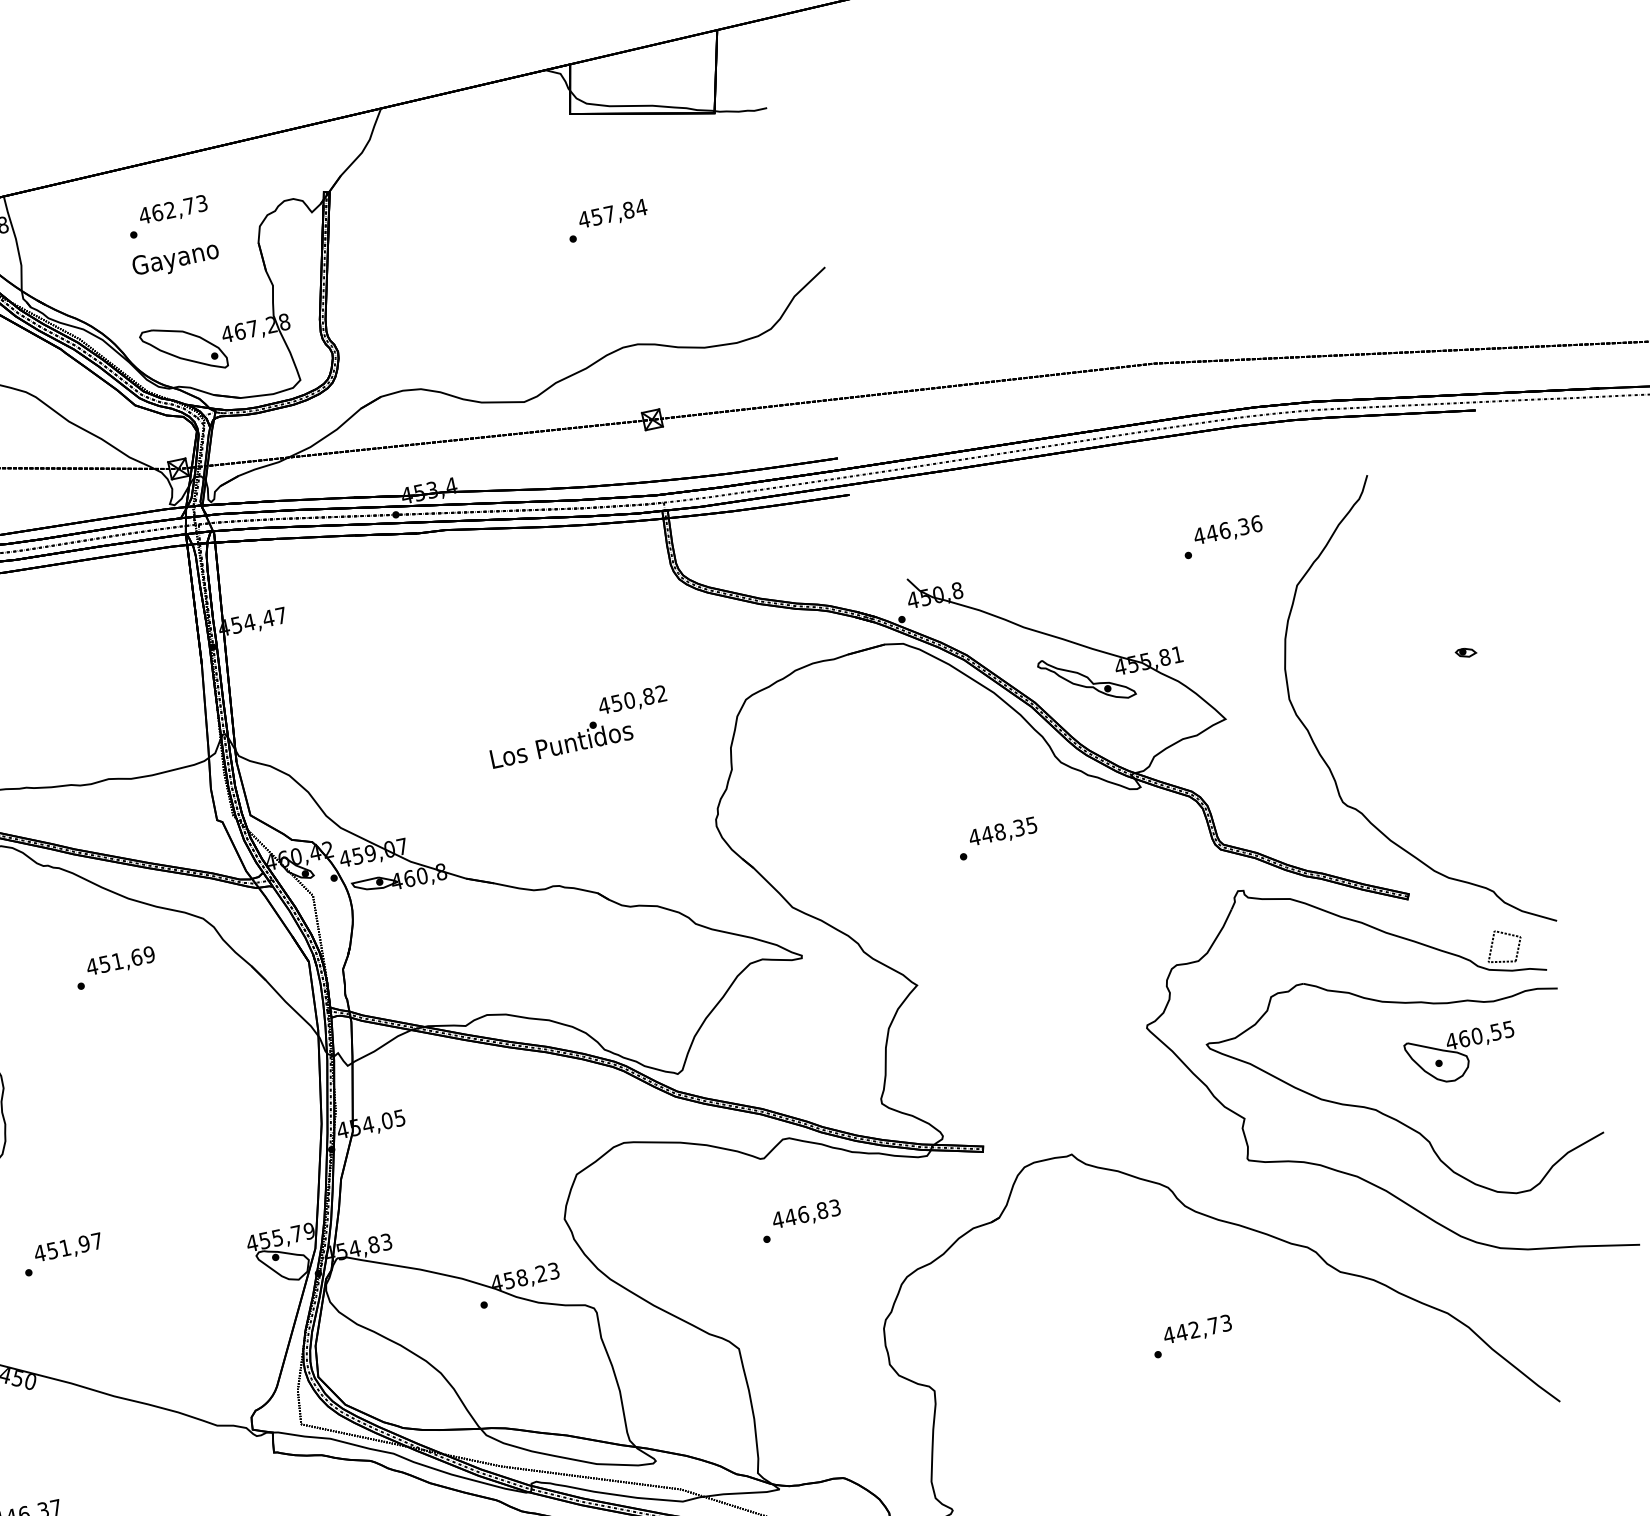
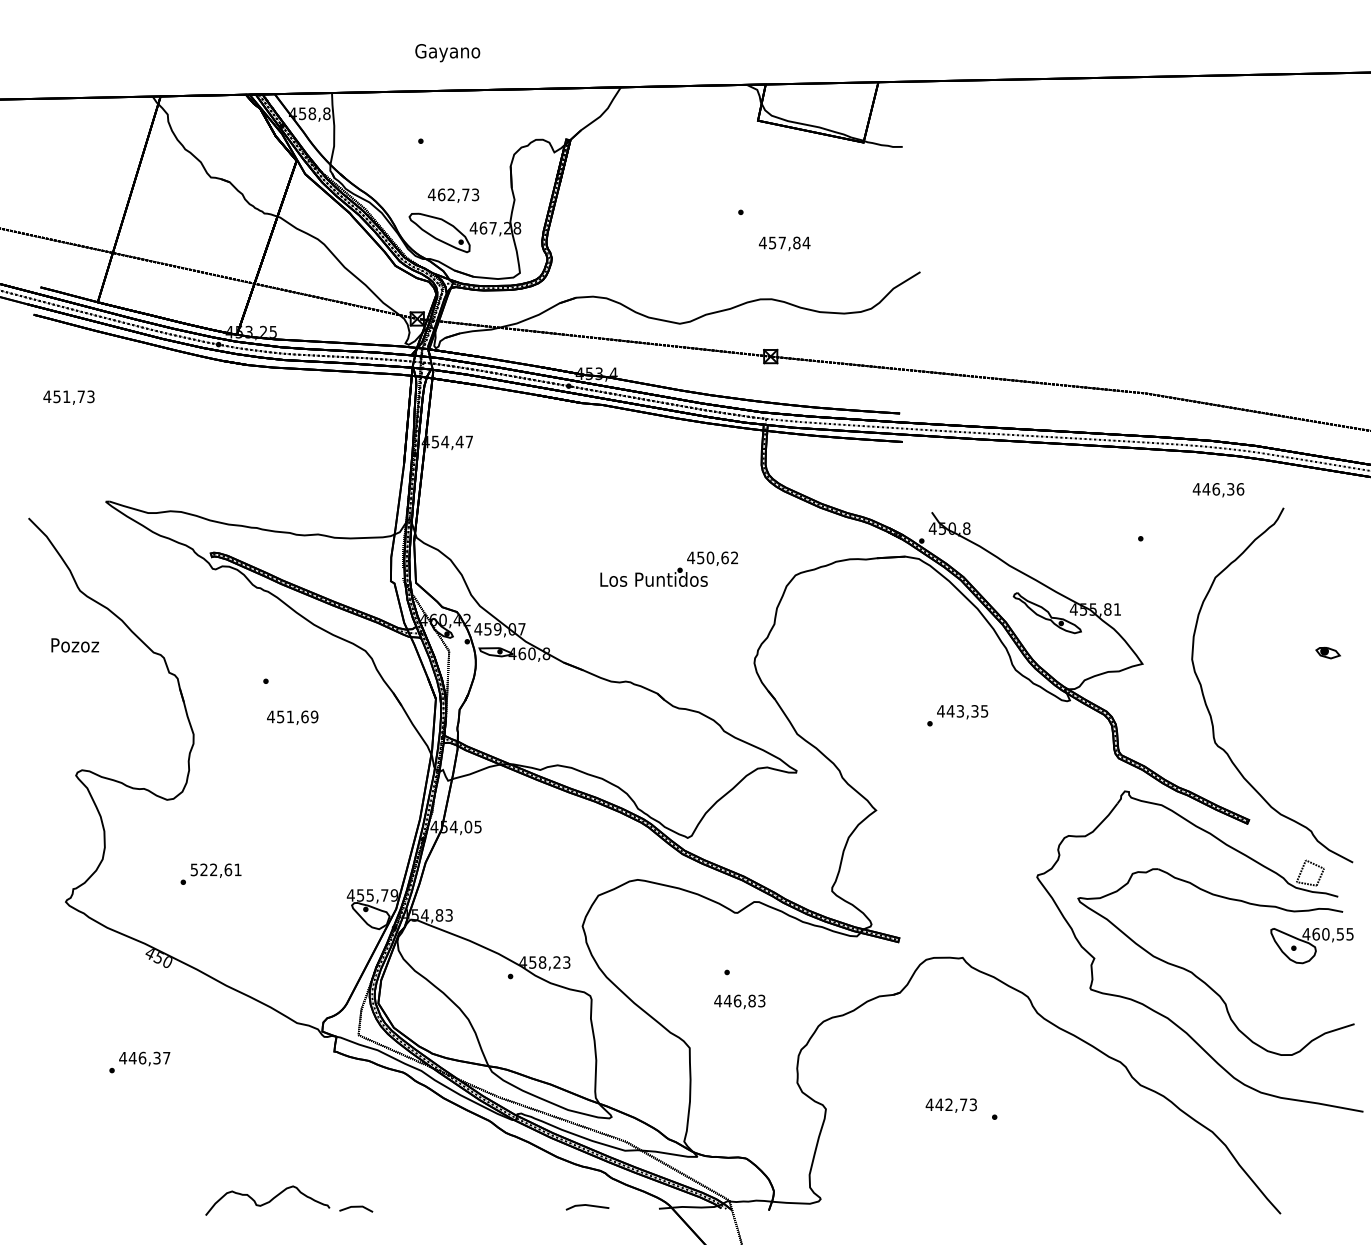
text: (173, 210) -> (453, 195), moved
text: (612, 214) -> (784, 243), moved
text: (175, 260) -> (447, 53), moved
text: (1228, 531) -> (1218, 490), moved
part: (1466, 652) -> (1328, 652), size x1.6
text: (647, 696) -> (724, 557), 450,82 -> 450,62
text: (1000, 832) -> (960, 711), 448,35 -> 443,35
text: (120, 961) -> (292, 717), moved
part: (1461, 1056) -> (1311, 946), moved
text: (806, 1214) -> (739, 1001), moved
text: (67, 1246) -> (215, 869), 451,97 -> 522,61
text: (1196, 1330) -> (950, 1105), moved

